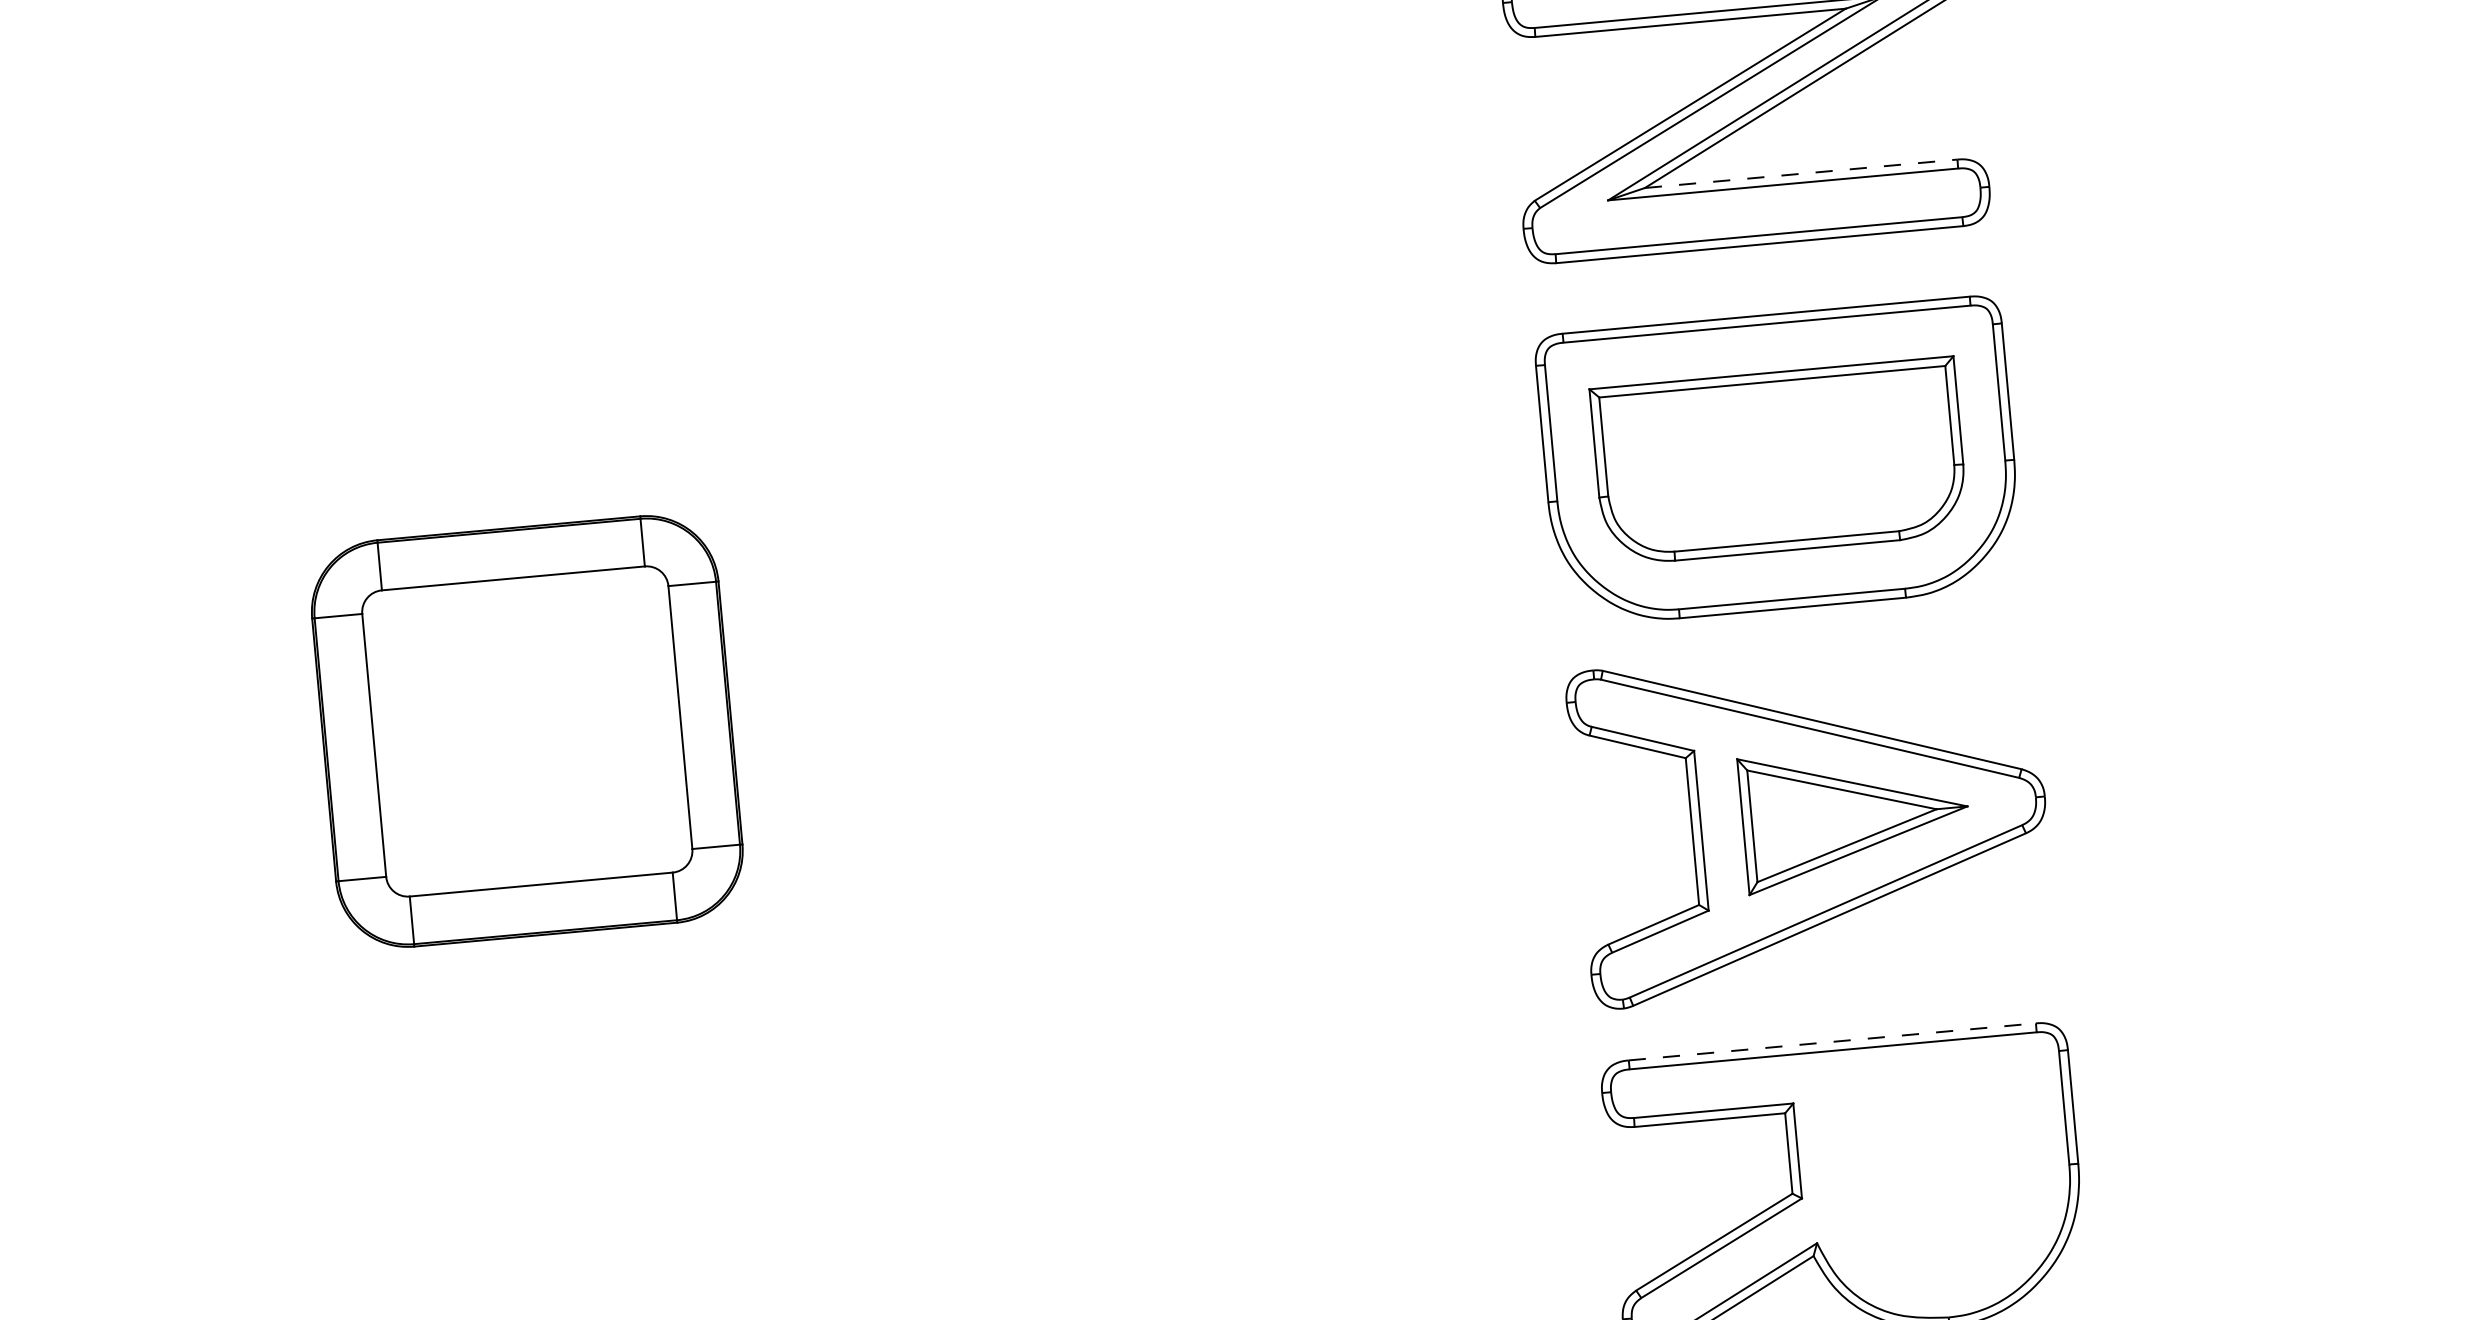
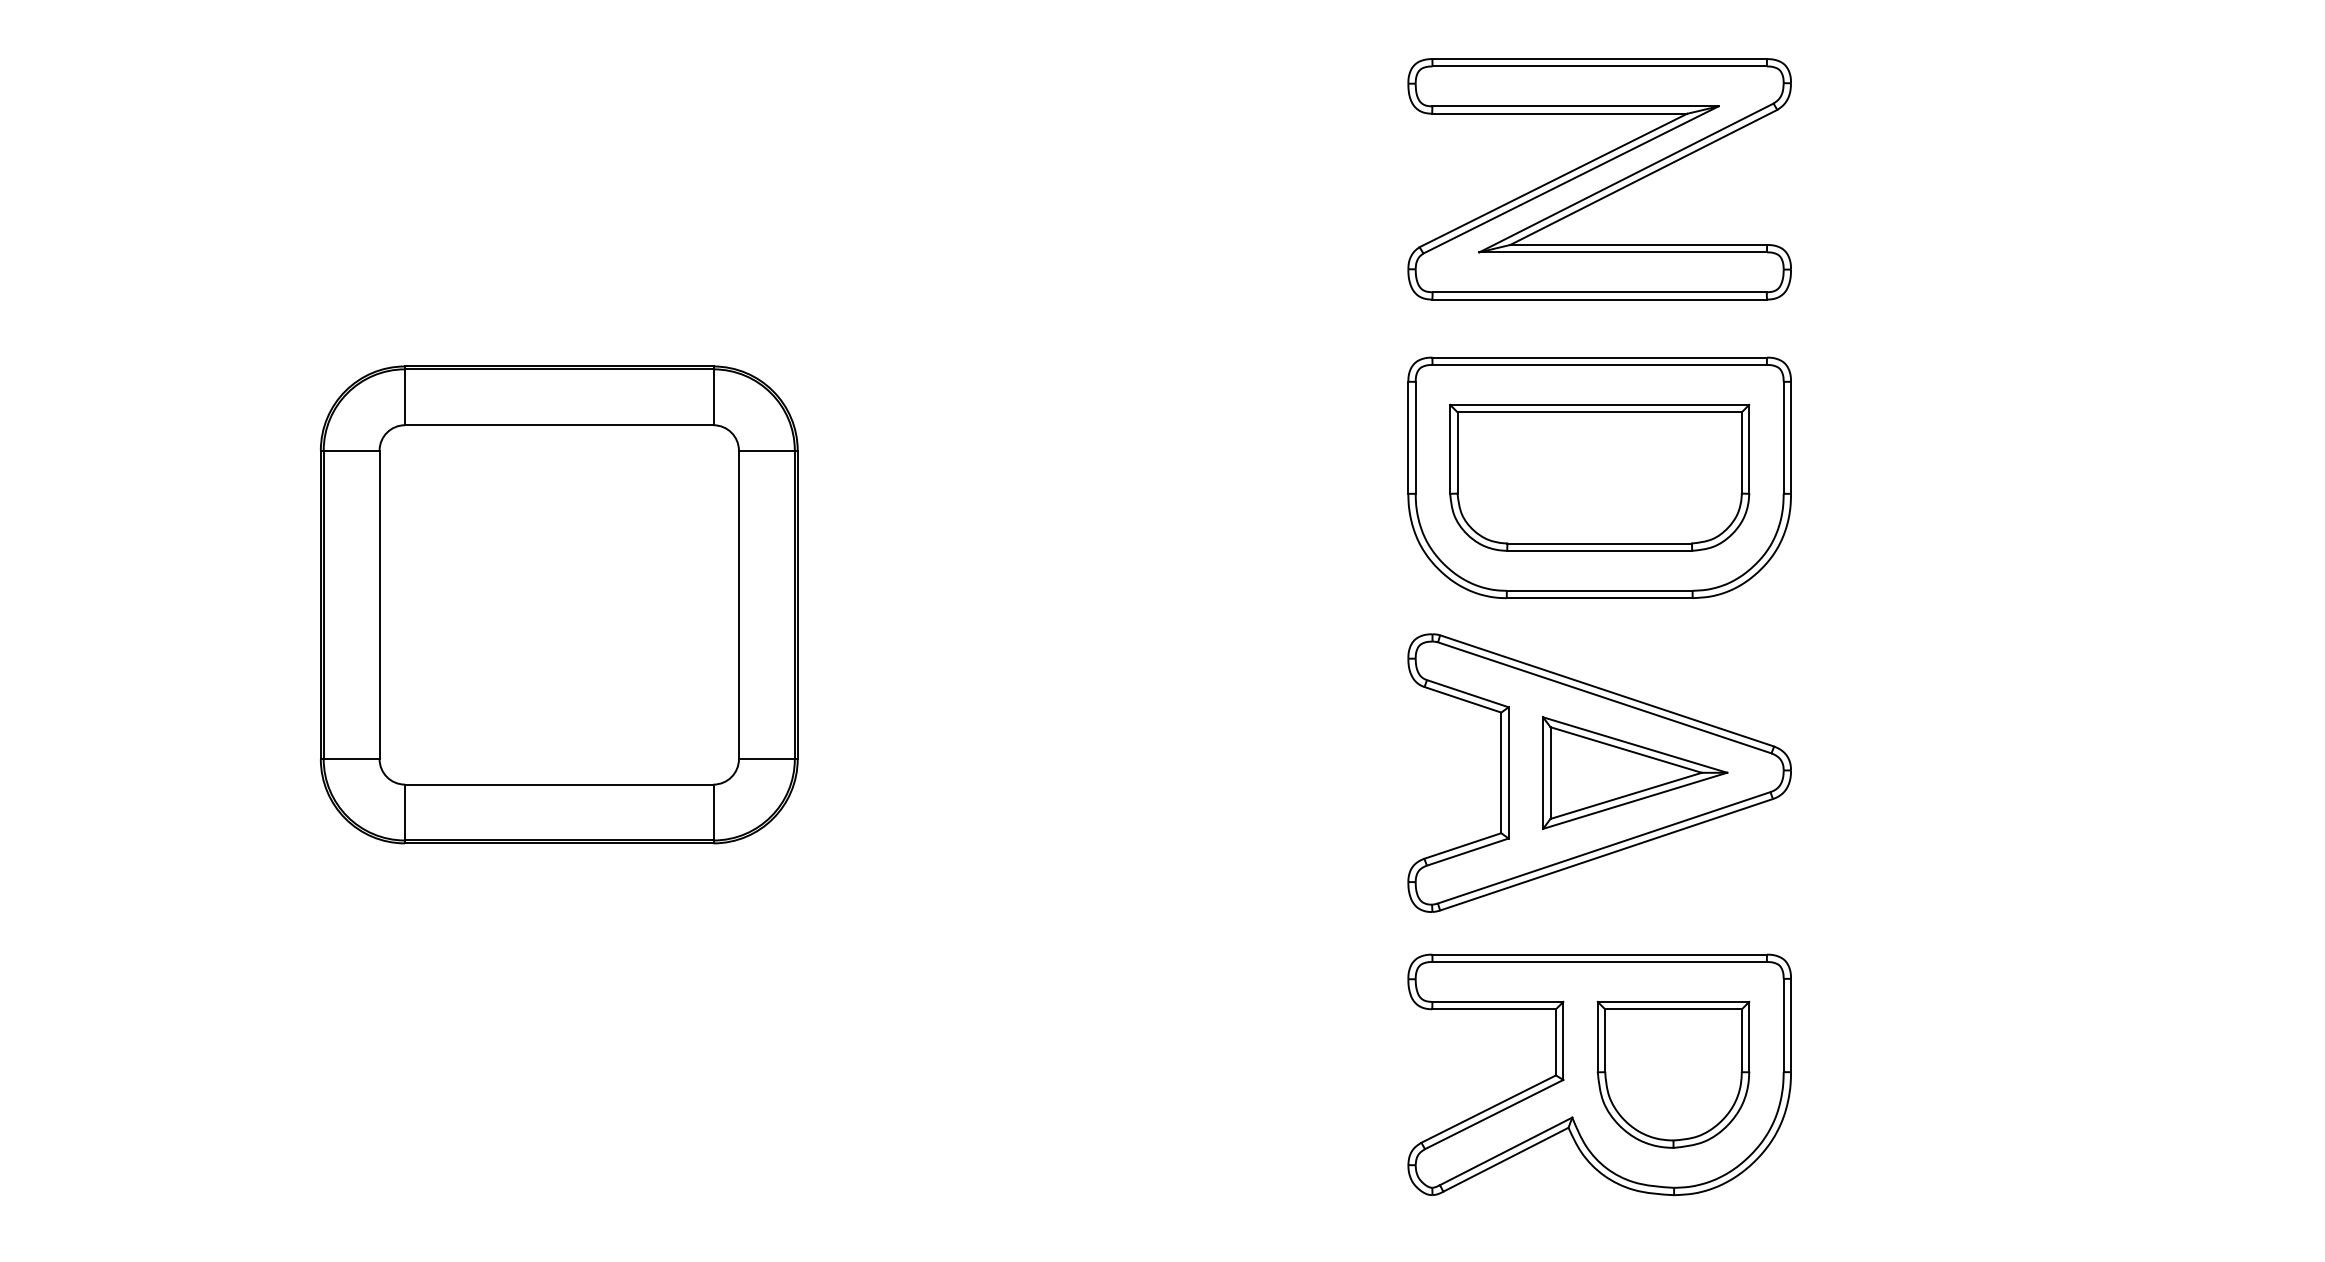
line: (1802, 173) -> (1639, 244), dashed -> solid
part: (527, 730) -> (559, 604), size x1.43
line: (1833, 1041) -> (1600, 954), dashed -> solid
part: (1935, 1179) -> (1673, 1074), added

